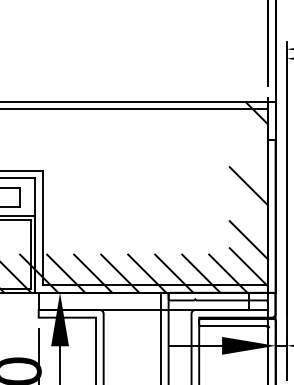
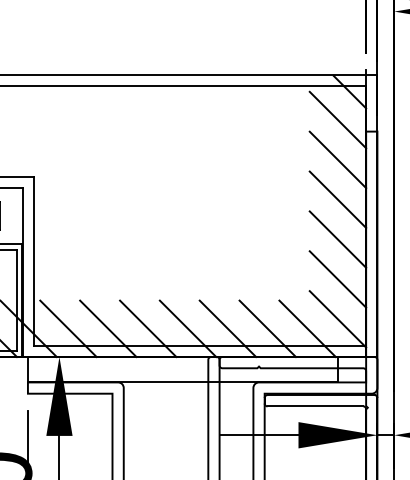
line: (248, 132) -> (337, 120), added
line: (248, 159) -> (337, 160), added
line: (248, 213) -> (337, 240), added

